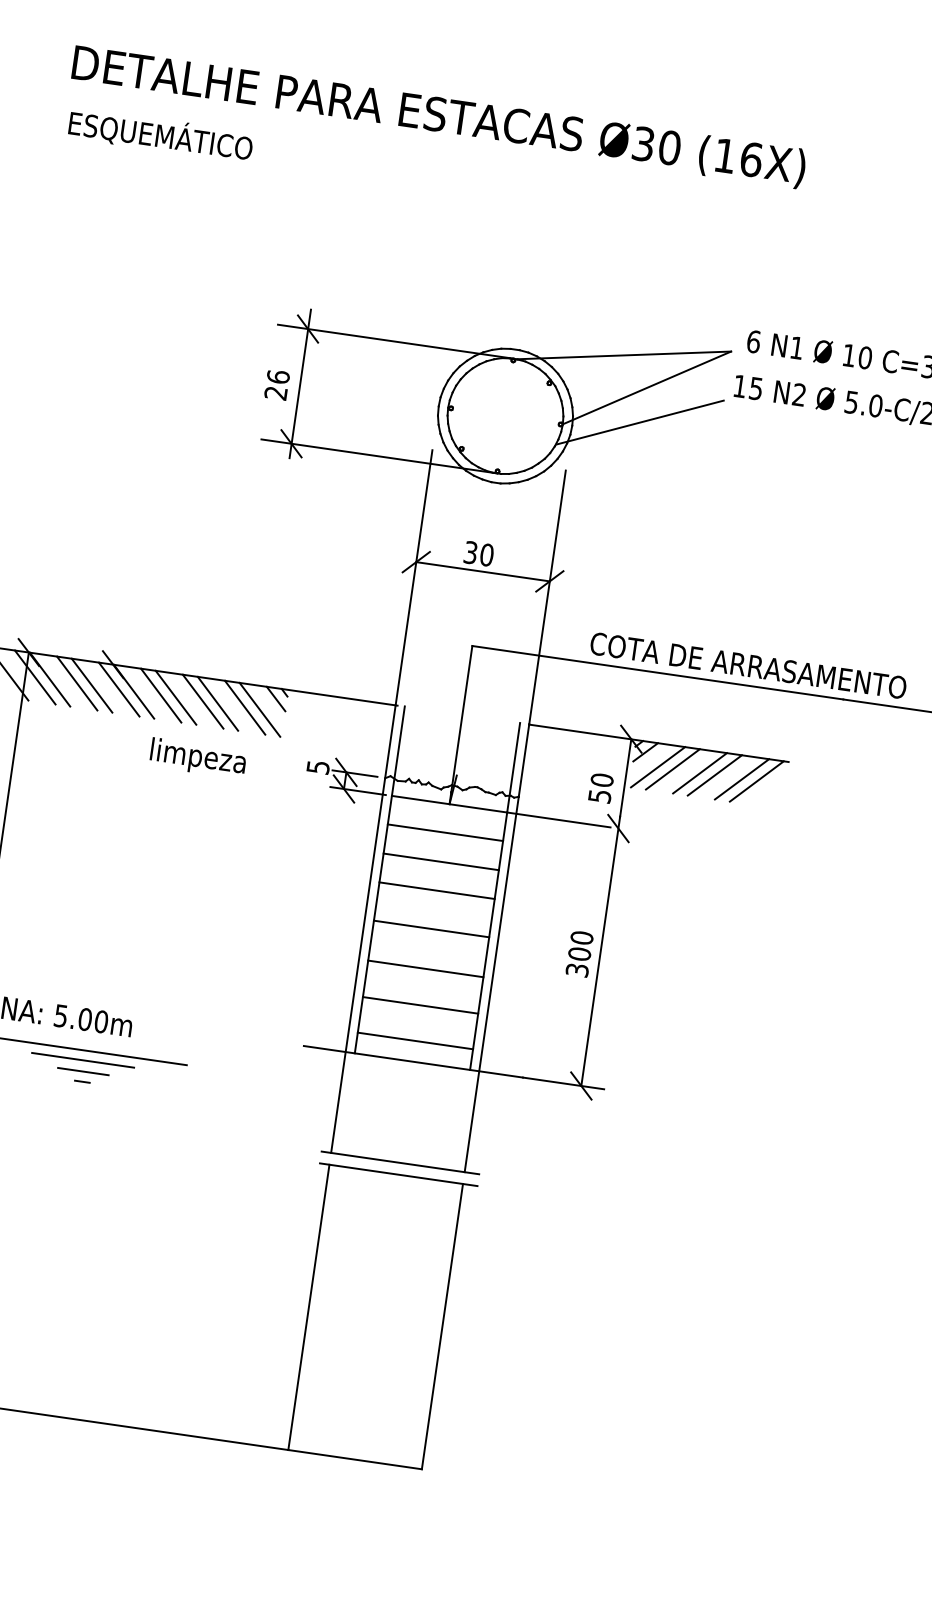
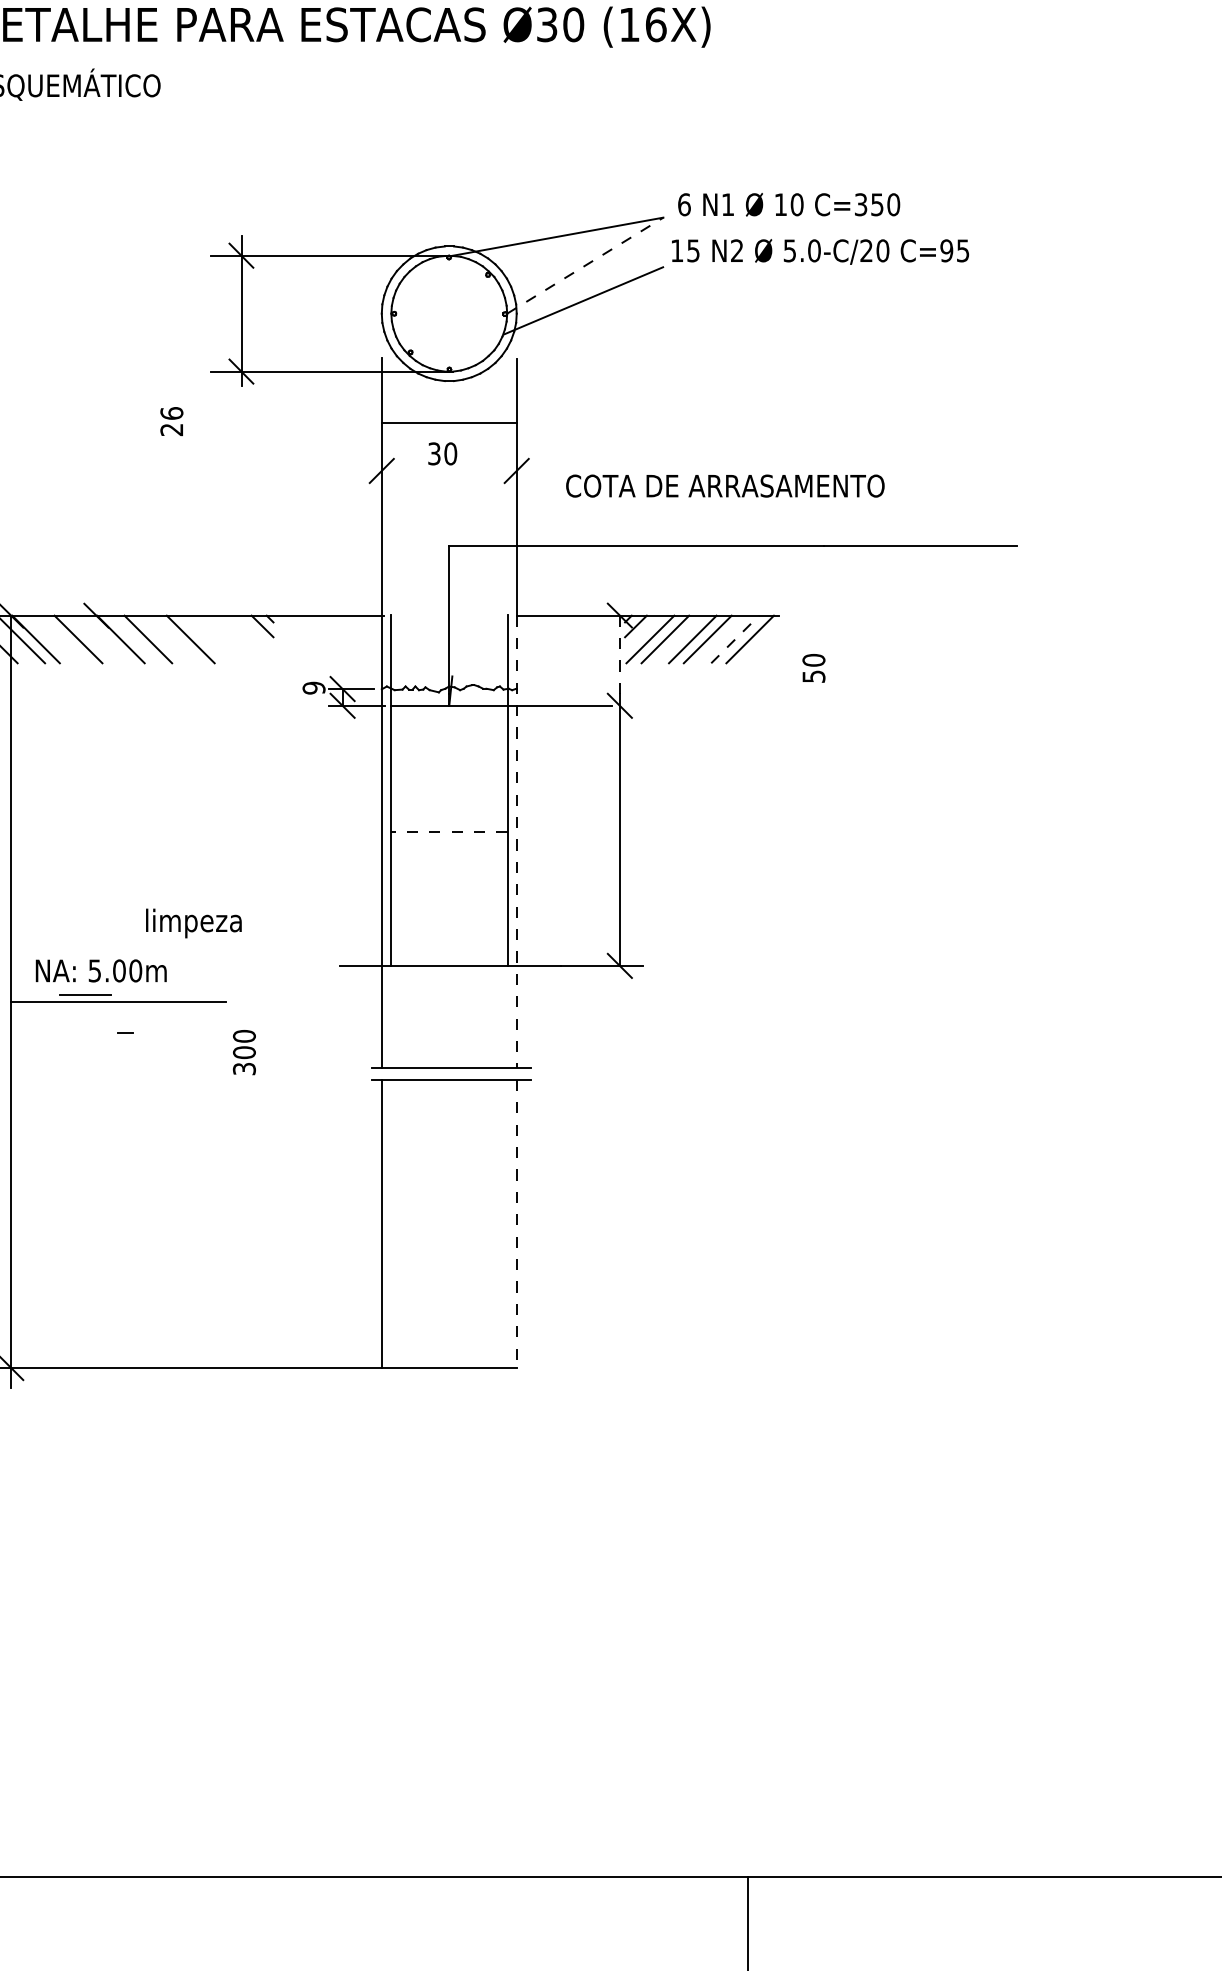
text: (276, 384) -> (171, 421), moved
line: (647, 387) -> (585, 265), solid -> dashed
line: (482, 571) -> (448, 422), moved
text: (748, 665) -> (725, 485), moved
line: (77, 683) -> (63, 639), removed
line: (118, 689) -> (105, 639), removed
line: (176, 697) -> (163, 639), removed
line: (217, 703) -> (205, 639), removed
line: (244, 707) -> (232, 639), removed
line: (260, 709) -> (248, 639), removed
text: (197, 758) -> (193, 923), moved
text: (317, 766) -> (313, 687), 5 -> 9
line: (625, 778) -> (619, 655), solid -> dashed
line: (742, 779) -> (735, 639), solid -> dashed
text: (600, 788) -> (813, 668), moved
line: (445, 832) -> (449, 734), removed
line: (441, 862) -> (449, 764), removed
line: (437, 891) -> (449, 793), removed
line: (430, 928) -> (448, 831), solid -> dashed
line: (496, 949) -> (516, 842), solid -> dashed
text: (579, 953) -> (244, 1052), moved
line: (426, 969) -> (449, 872), removed
line: (420, 1005) -> (449, 909), removed
line: (415, 1041) -> (449, 945), removed
line: (82, 1060) -> (122, 1011), removed
line: (82, 1071) -> (85, 994), moved
line: (442, 1327) -> (516, 1224), solid -> dashed

